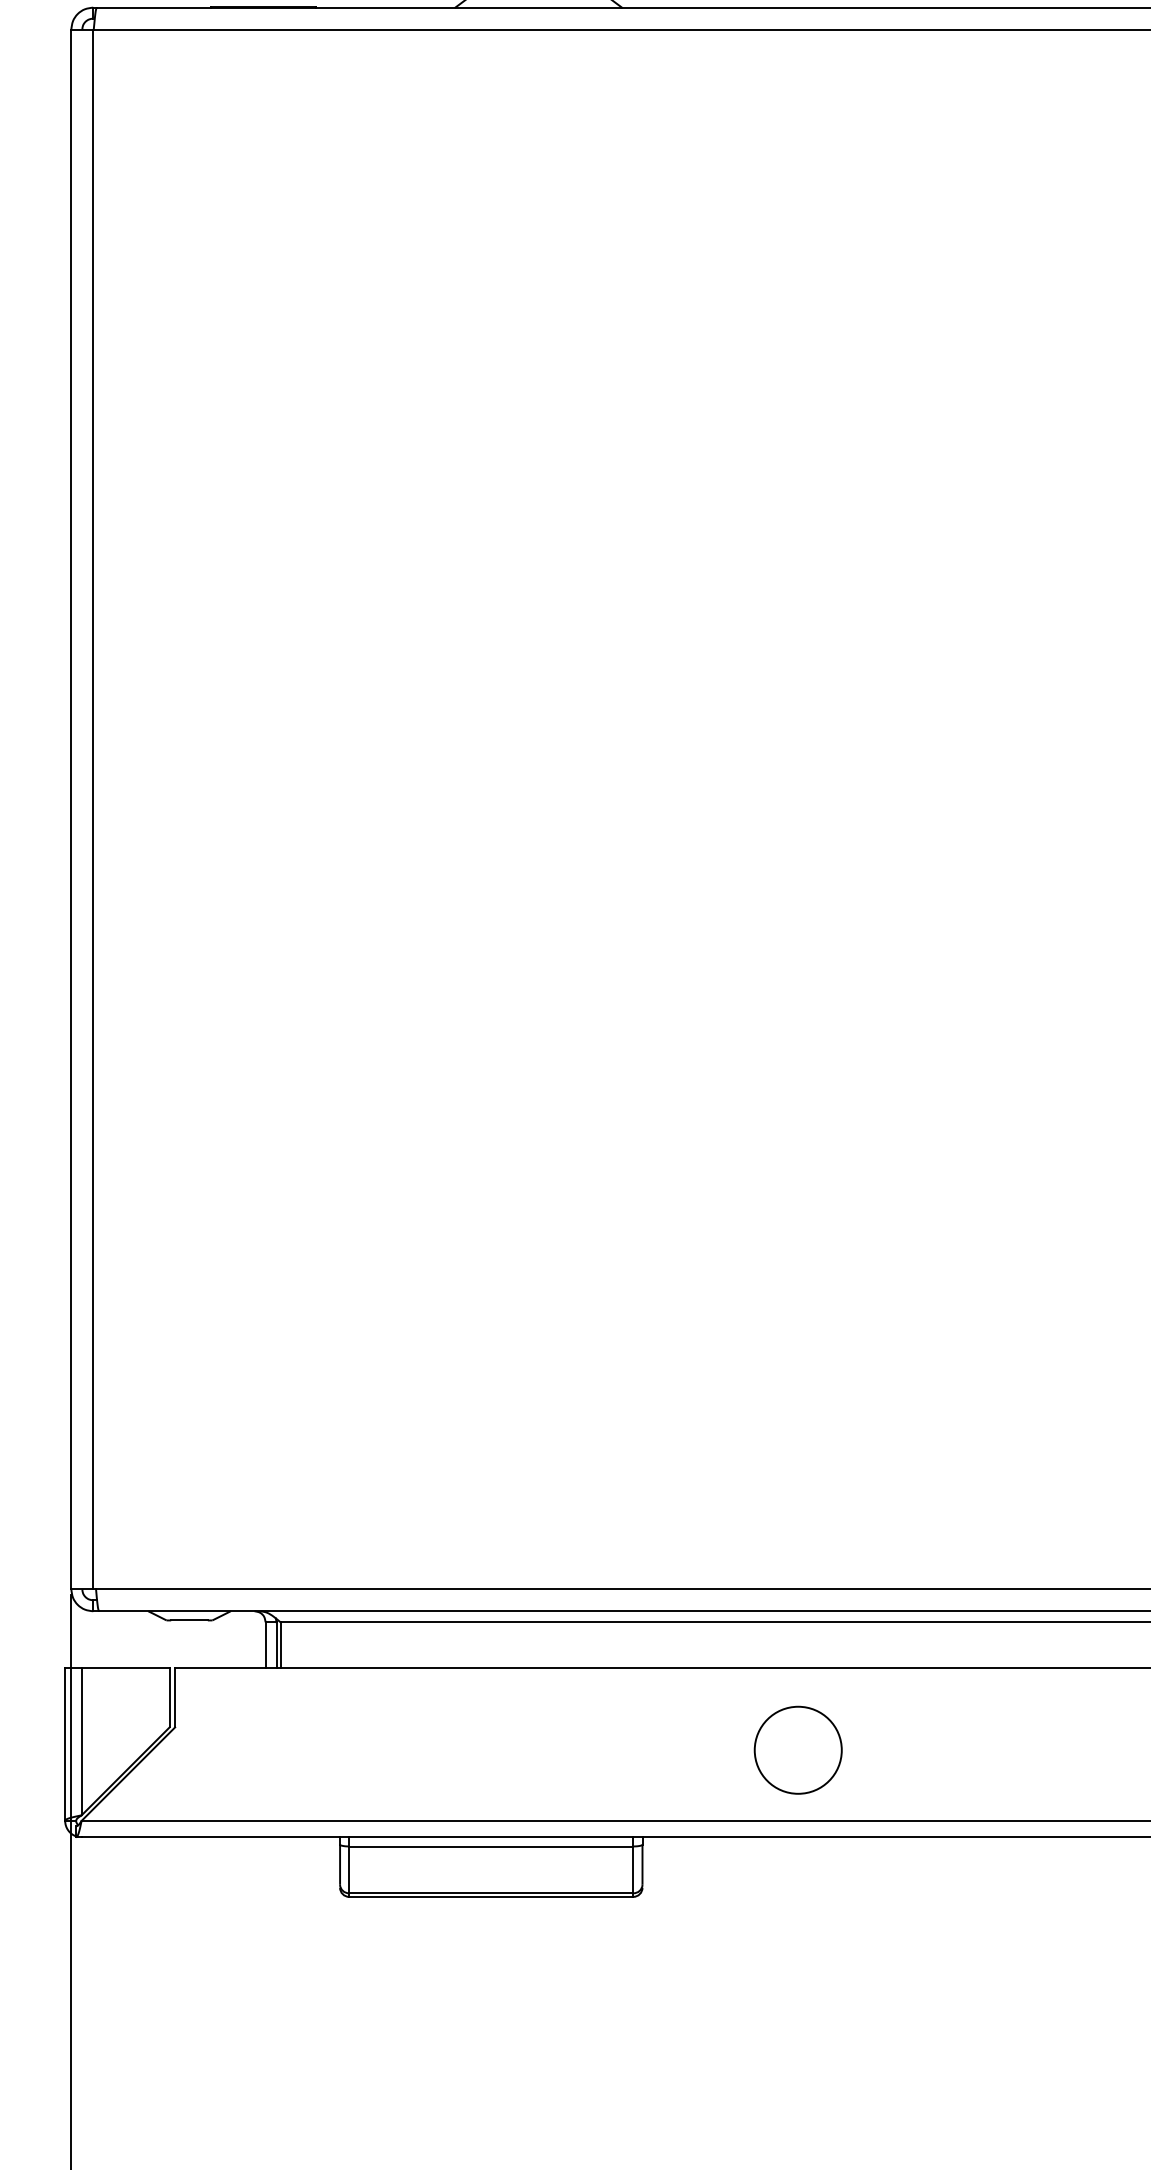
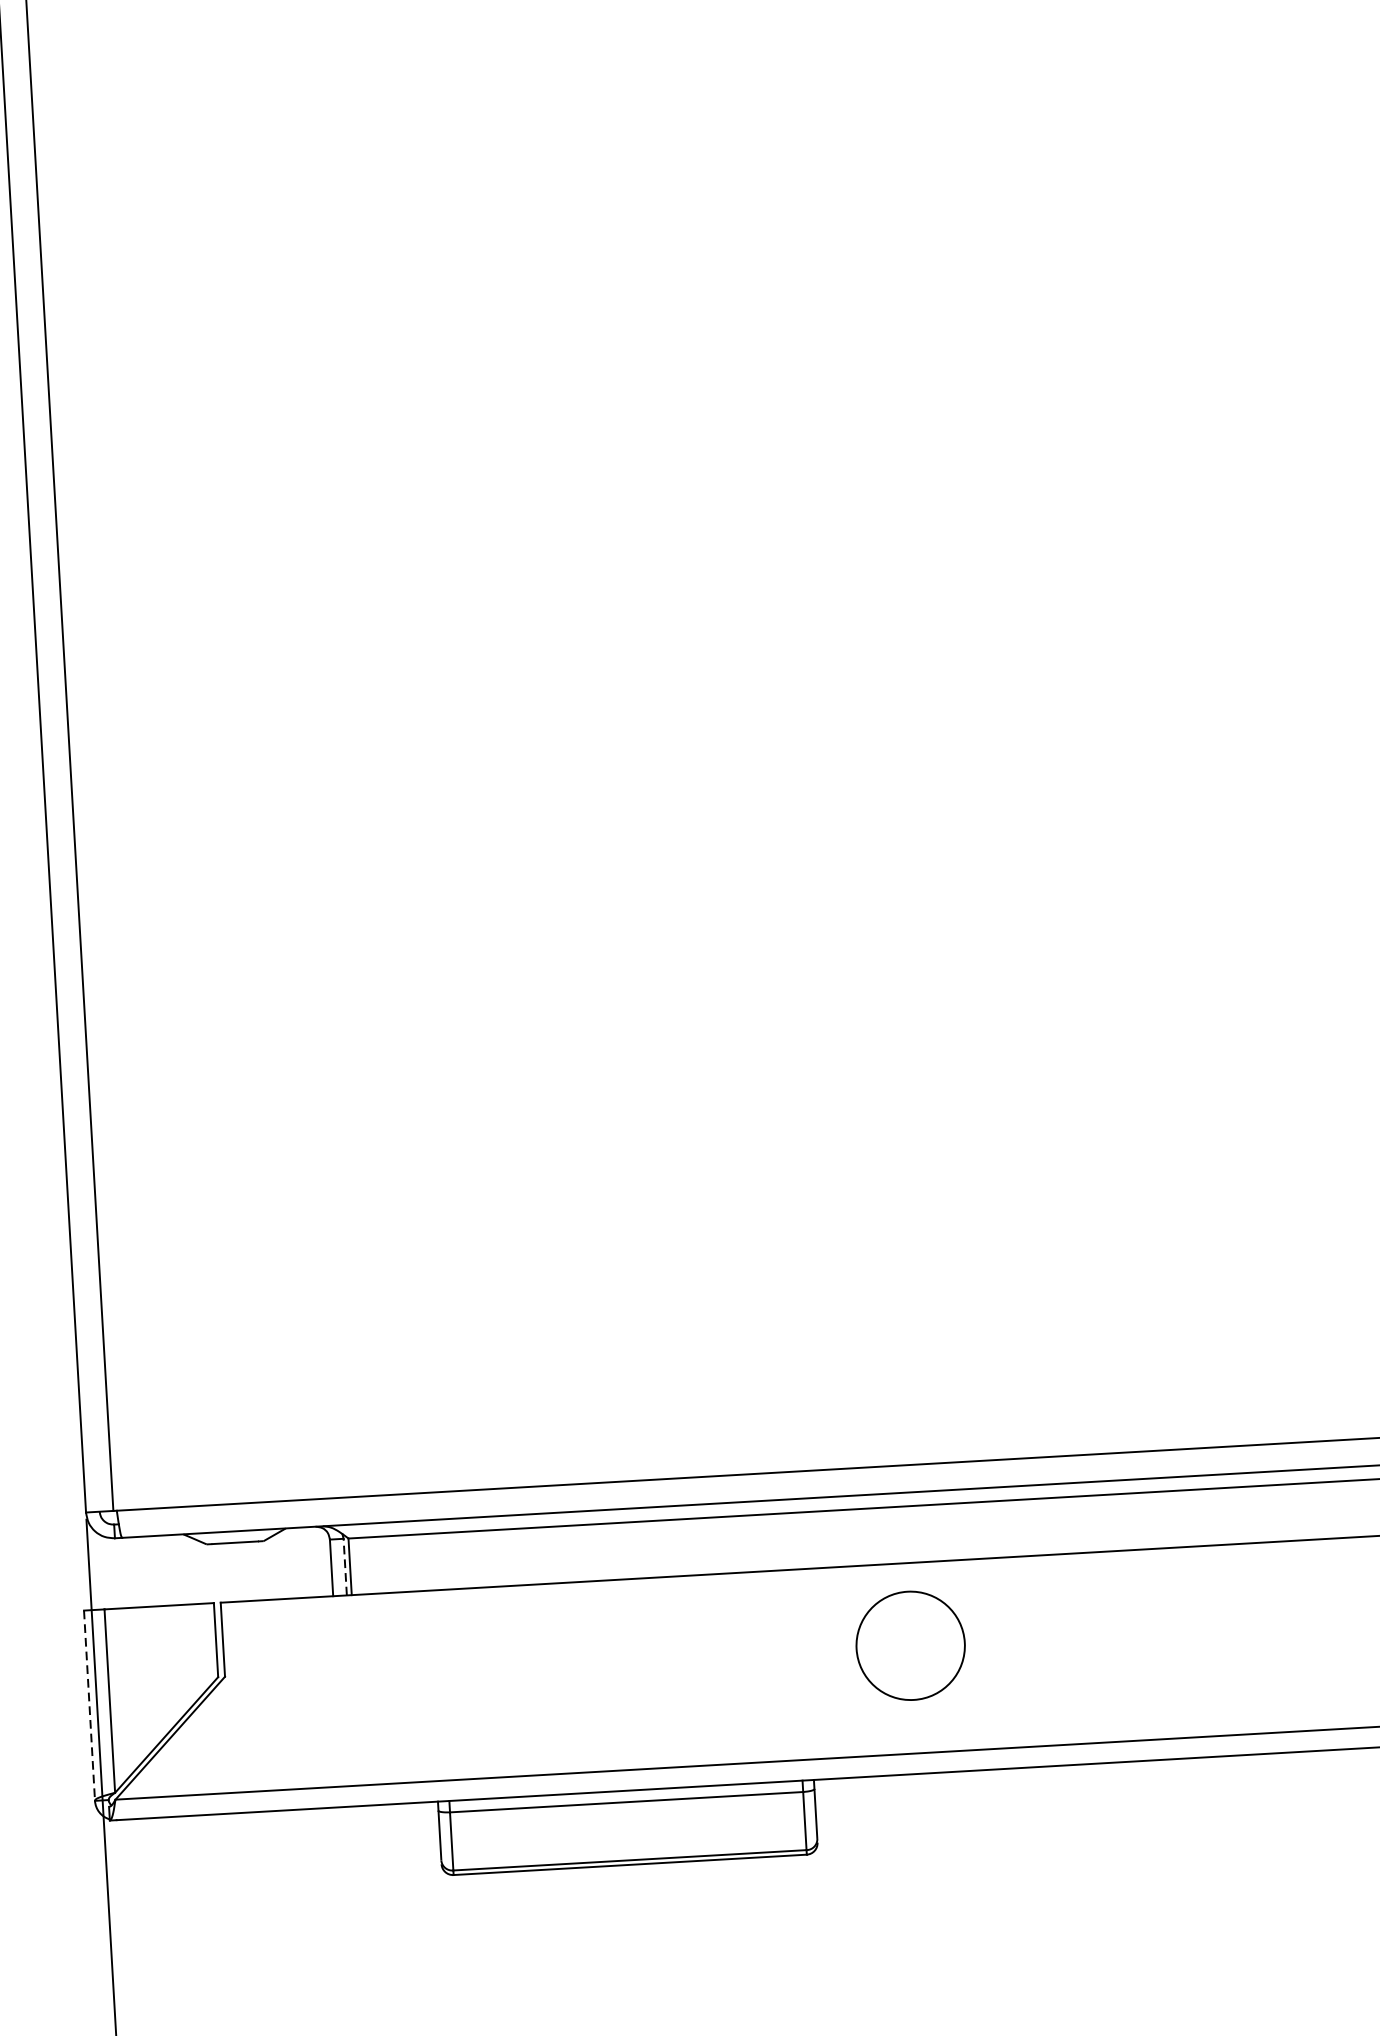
line: (276, 1645) -> (345, 1567), solid -> dashed
line: (65, 1744) -> (89, 1705), solid -> dashed
circle: (797, 1749) -> (909, 1644), moved

